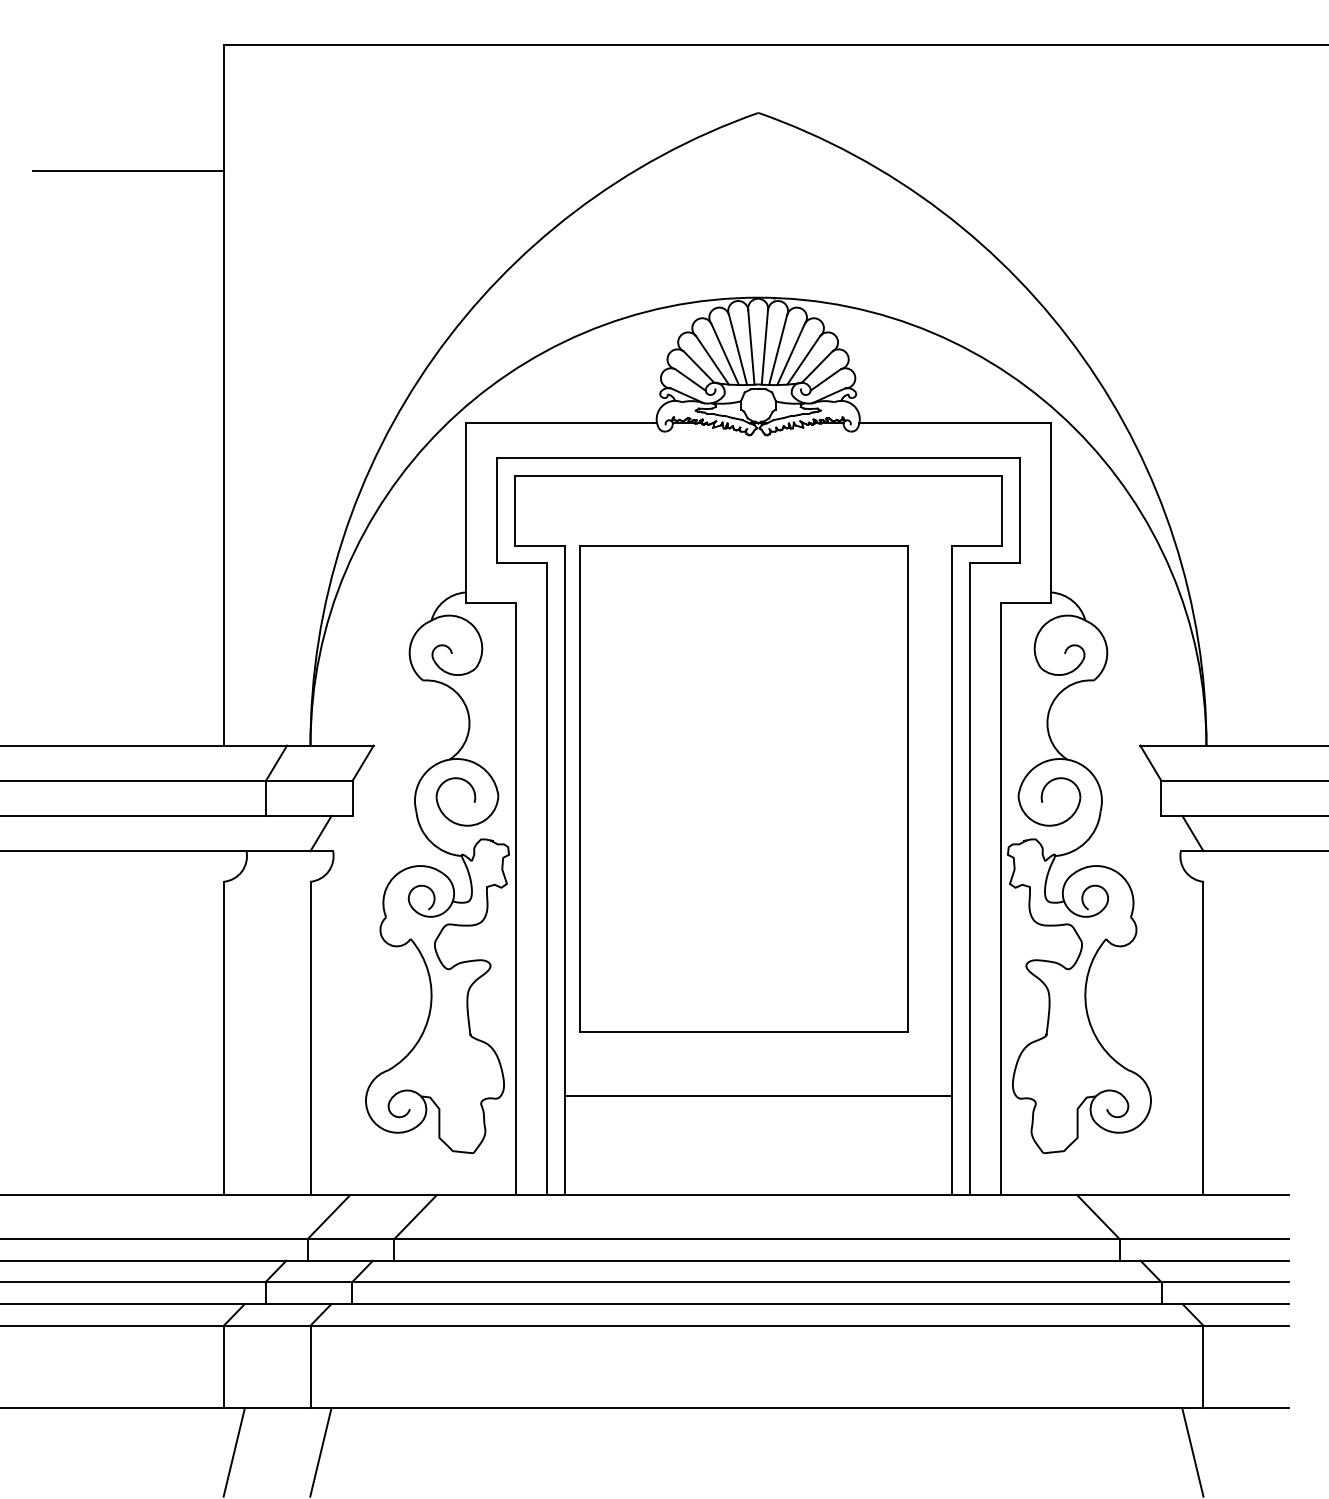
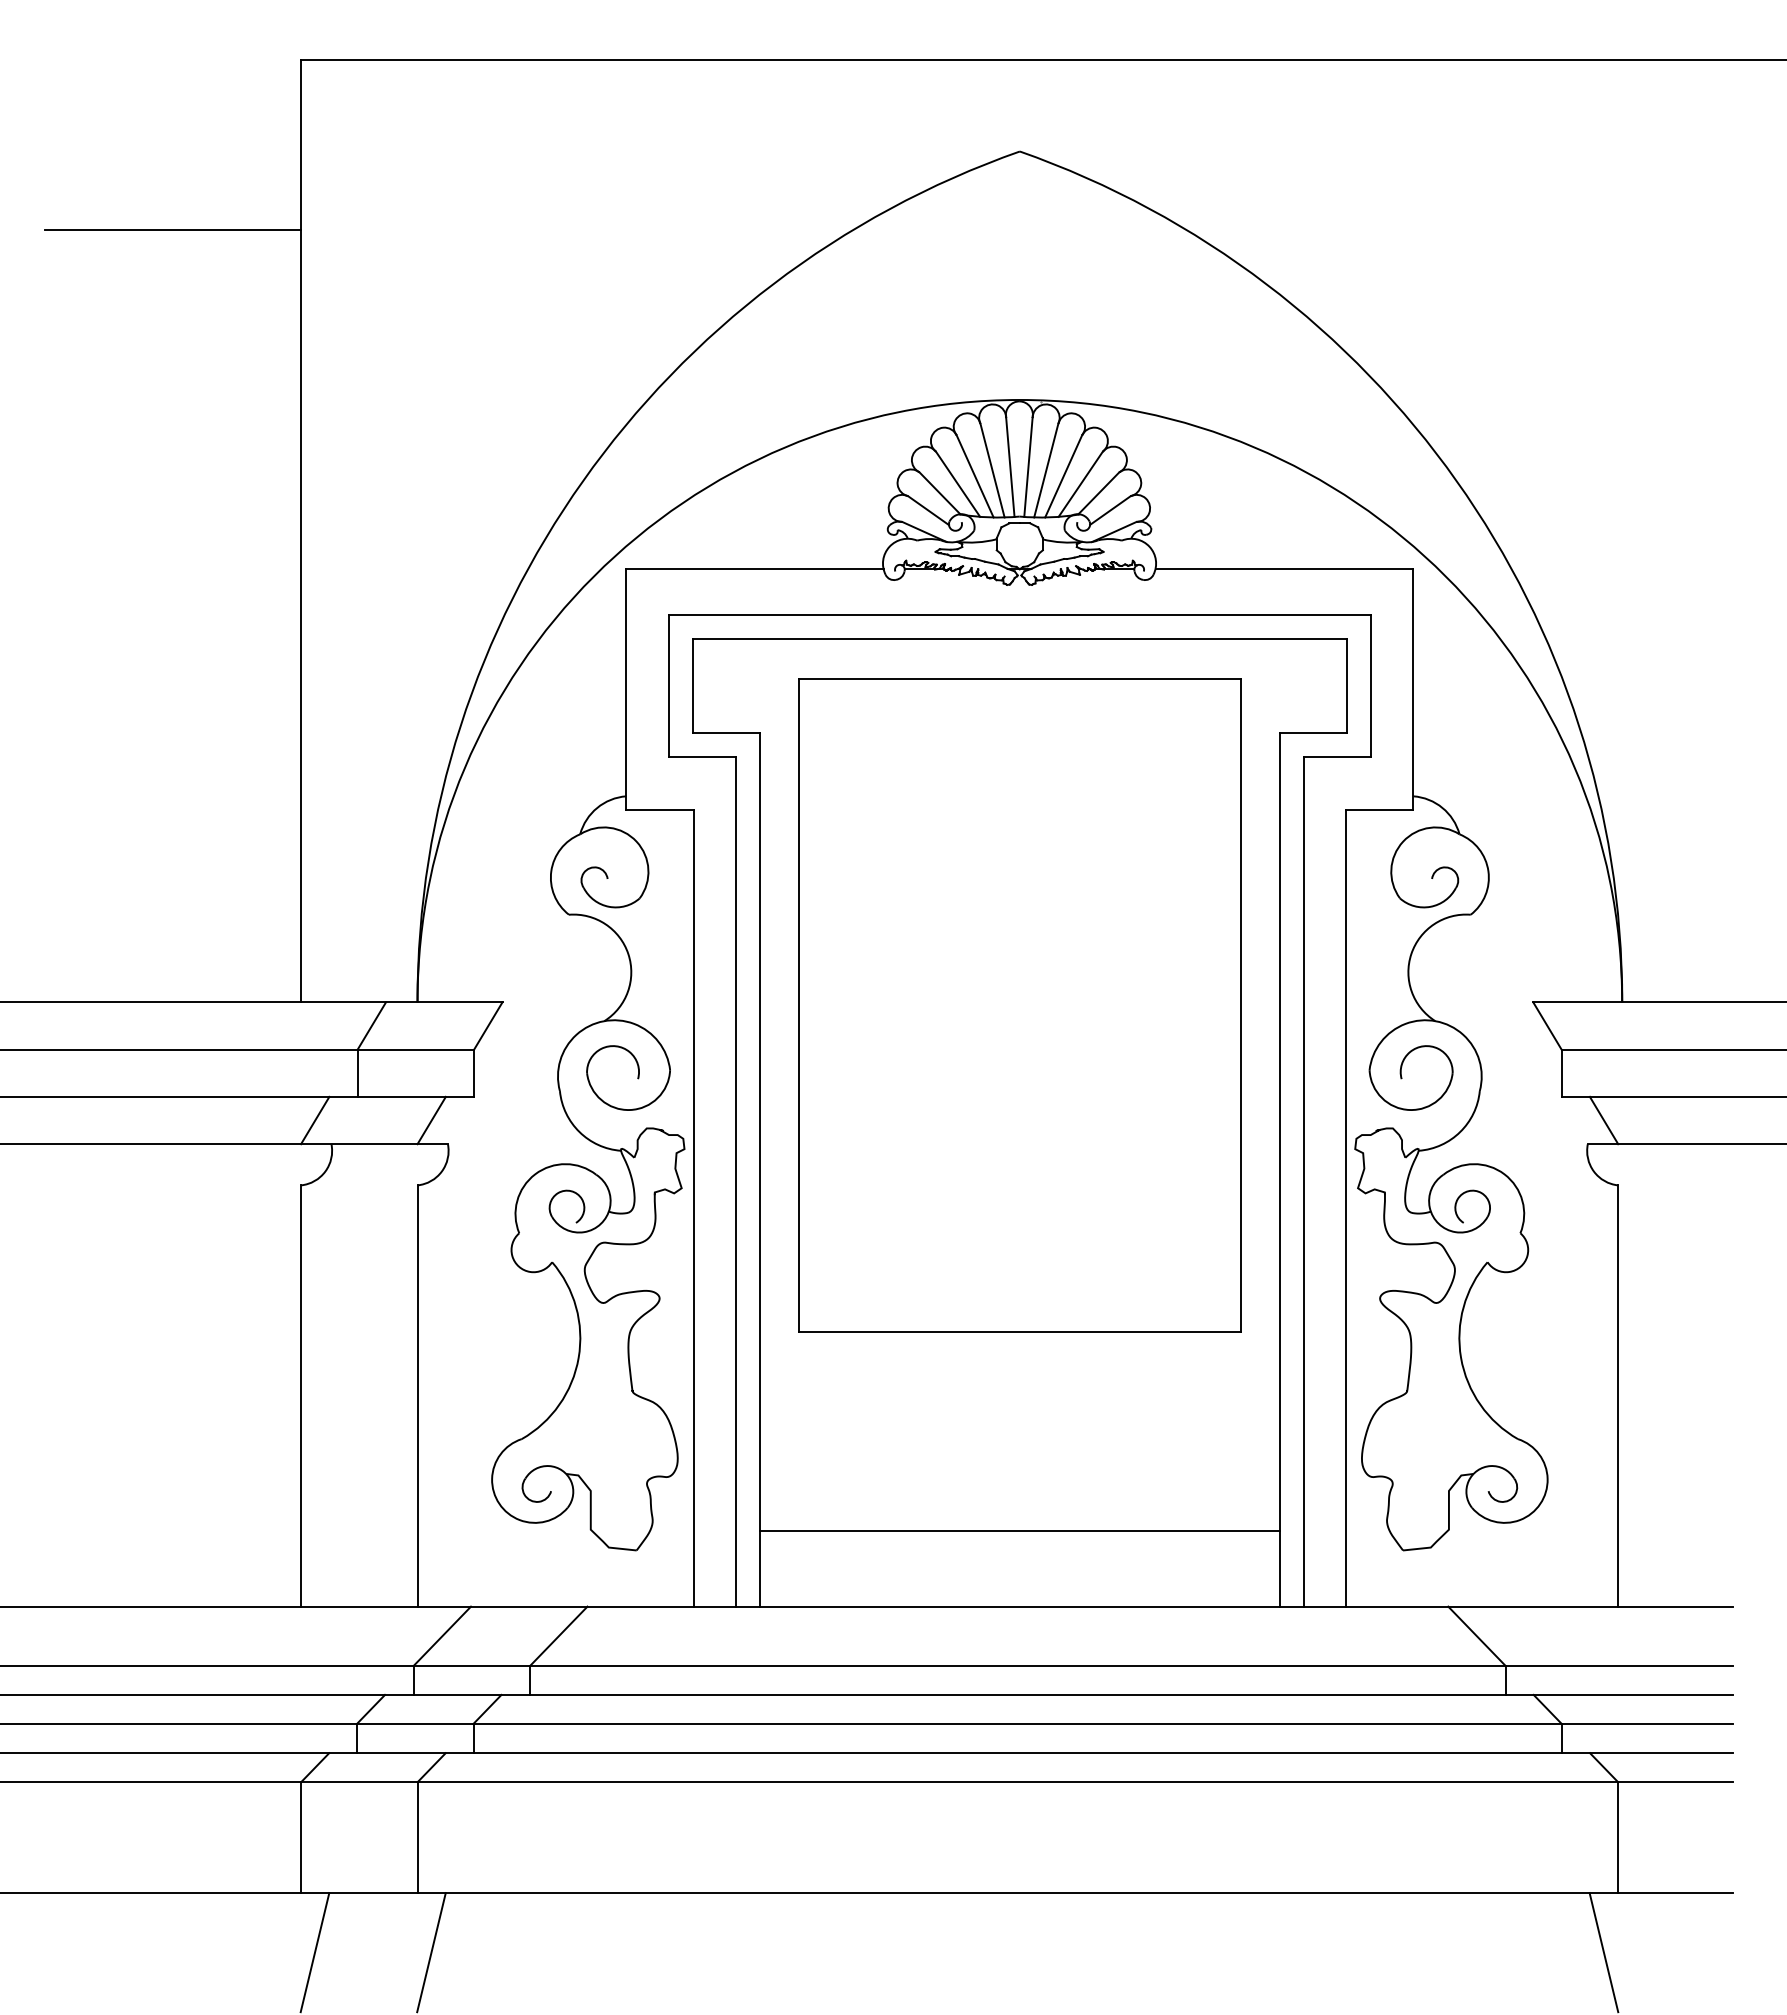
part: (743, 788) -> (1019, 1005), moved
line: (234, 833) -> (315, 1120), added
line: (758, 1096) -> (1019, 1531), moved

